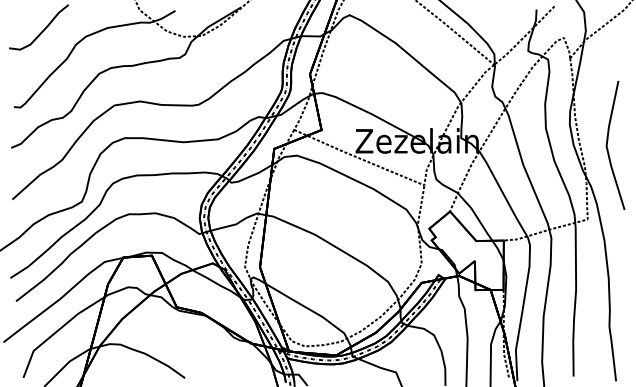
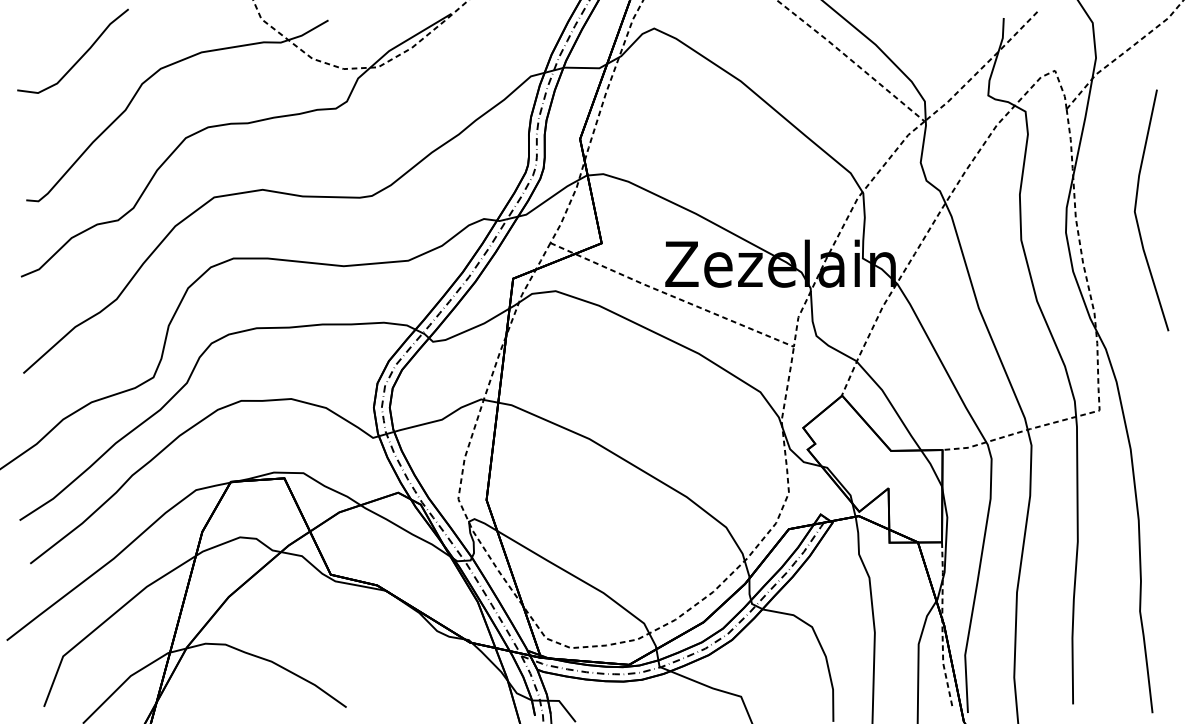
line: (608, 141) -> (1138, 203), moved

